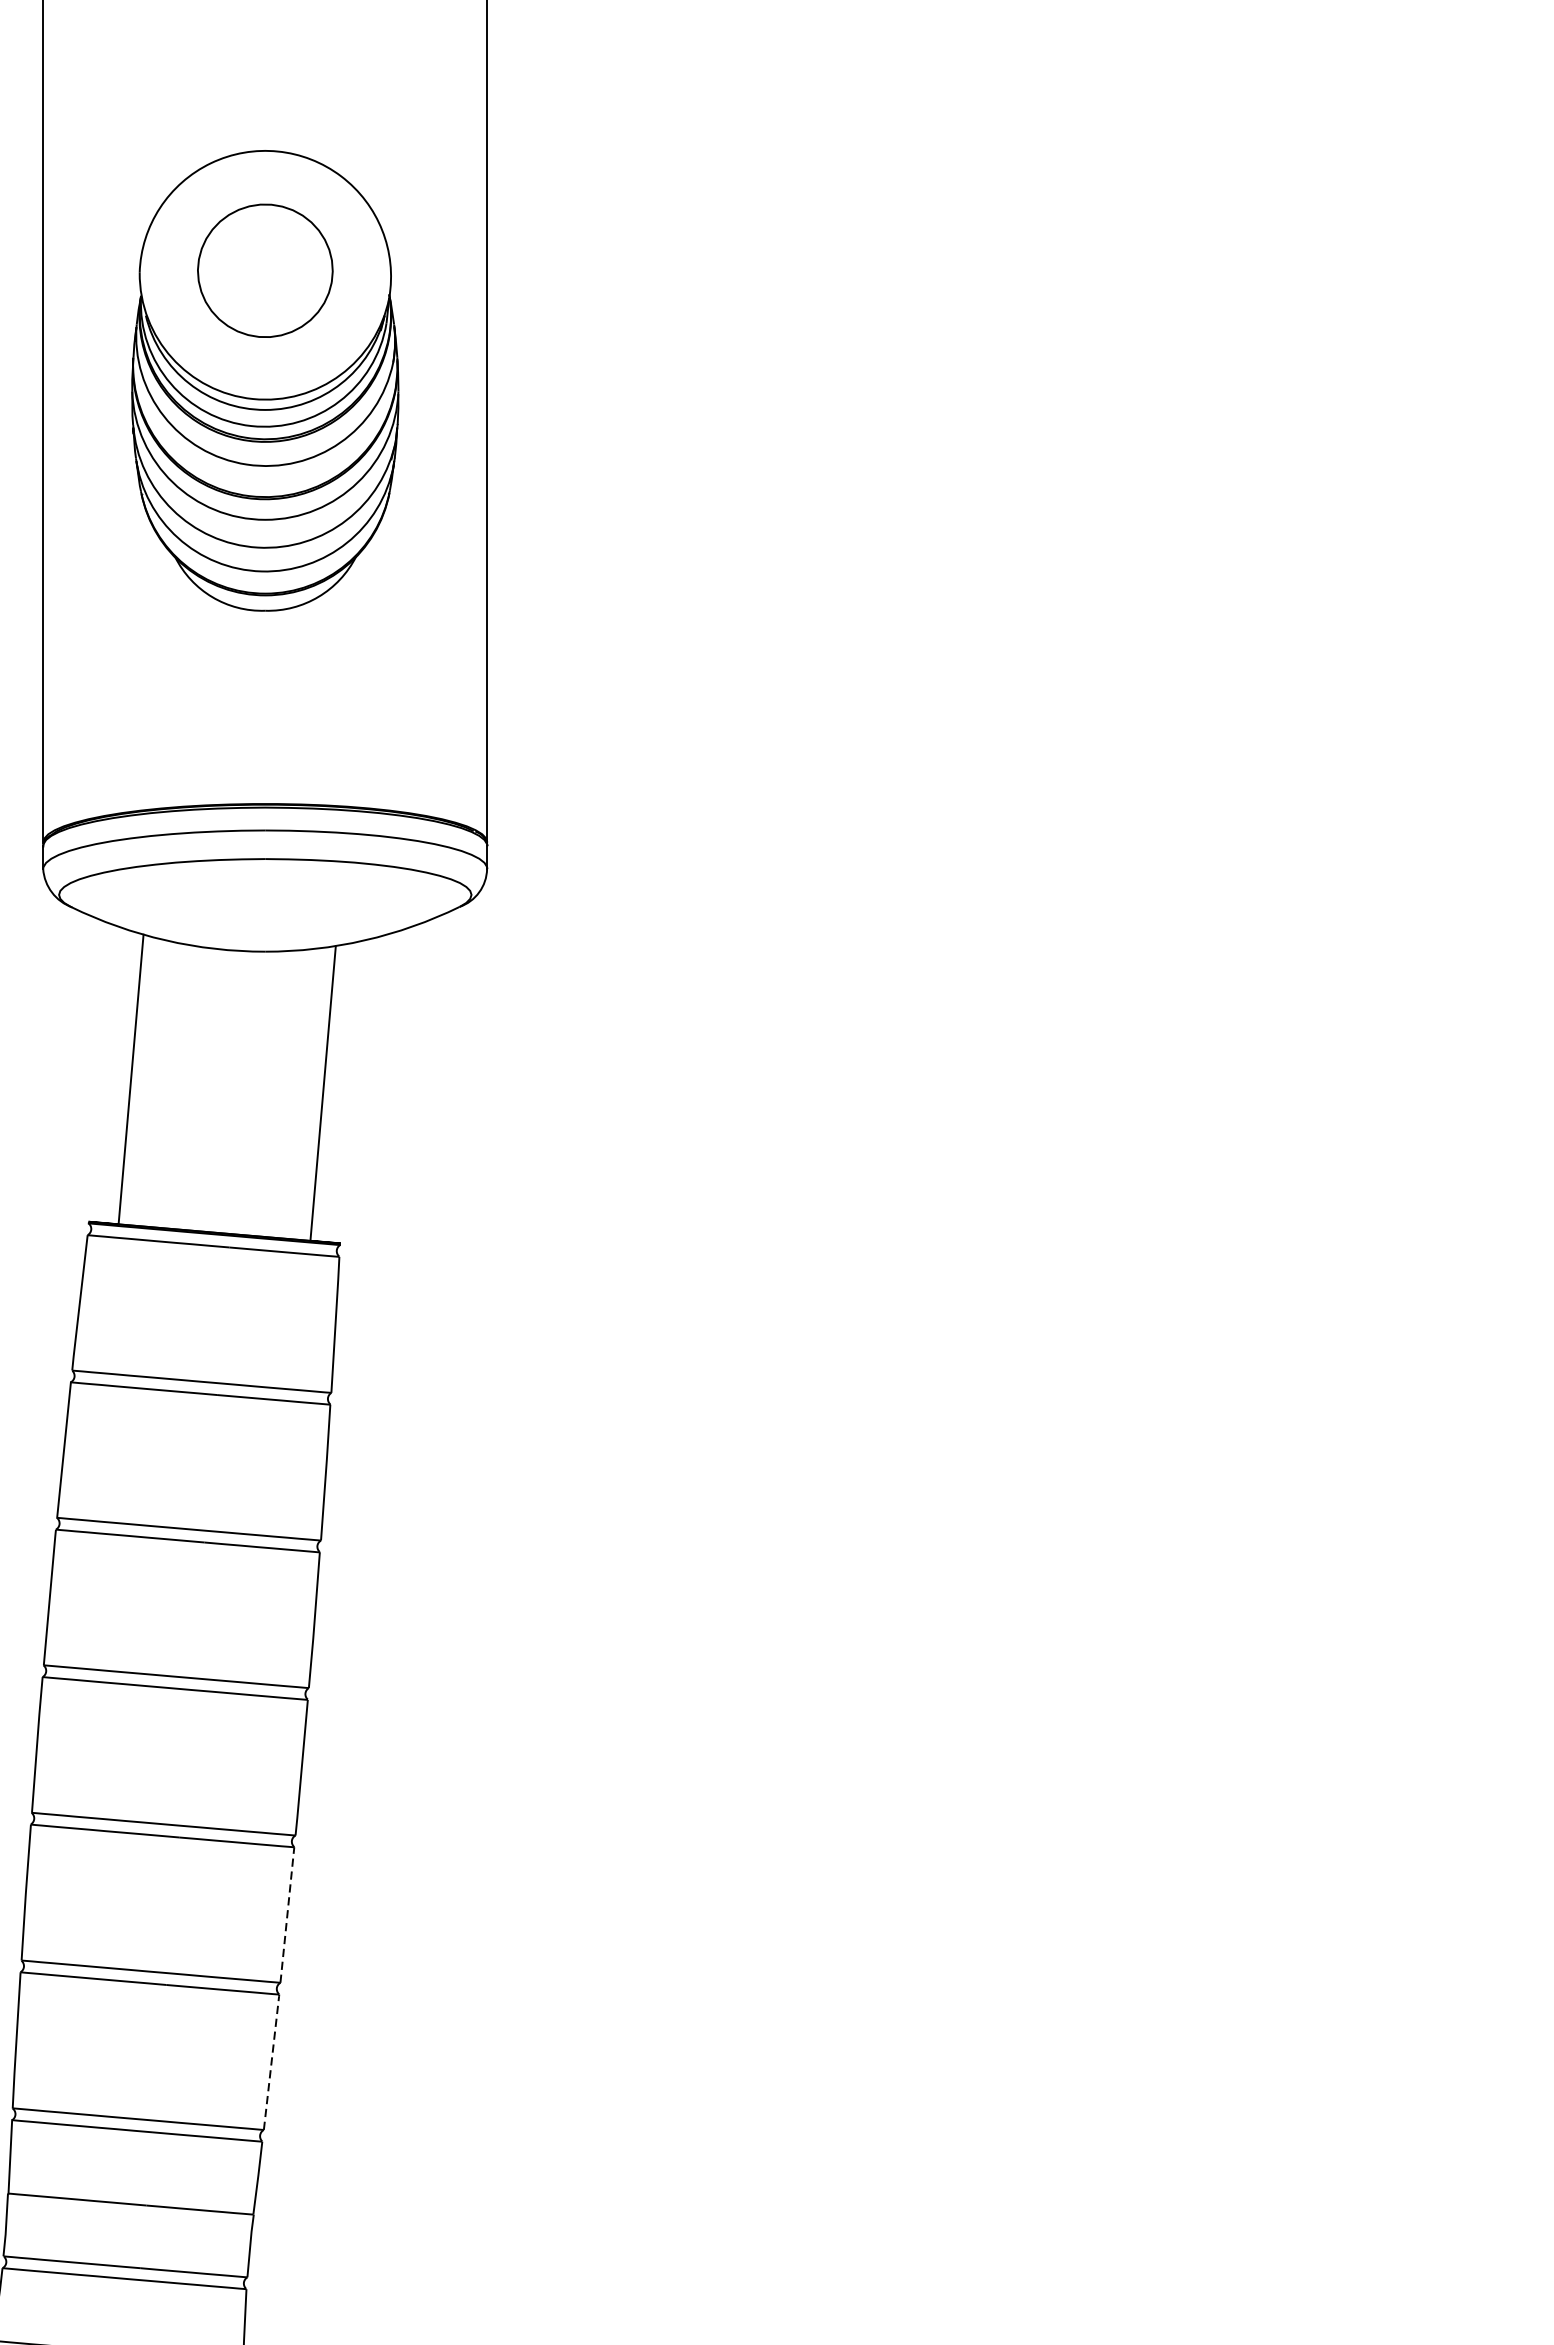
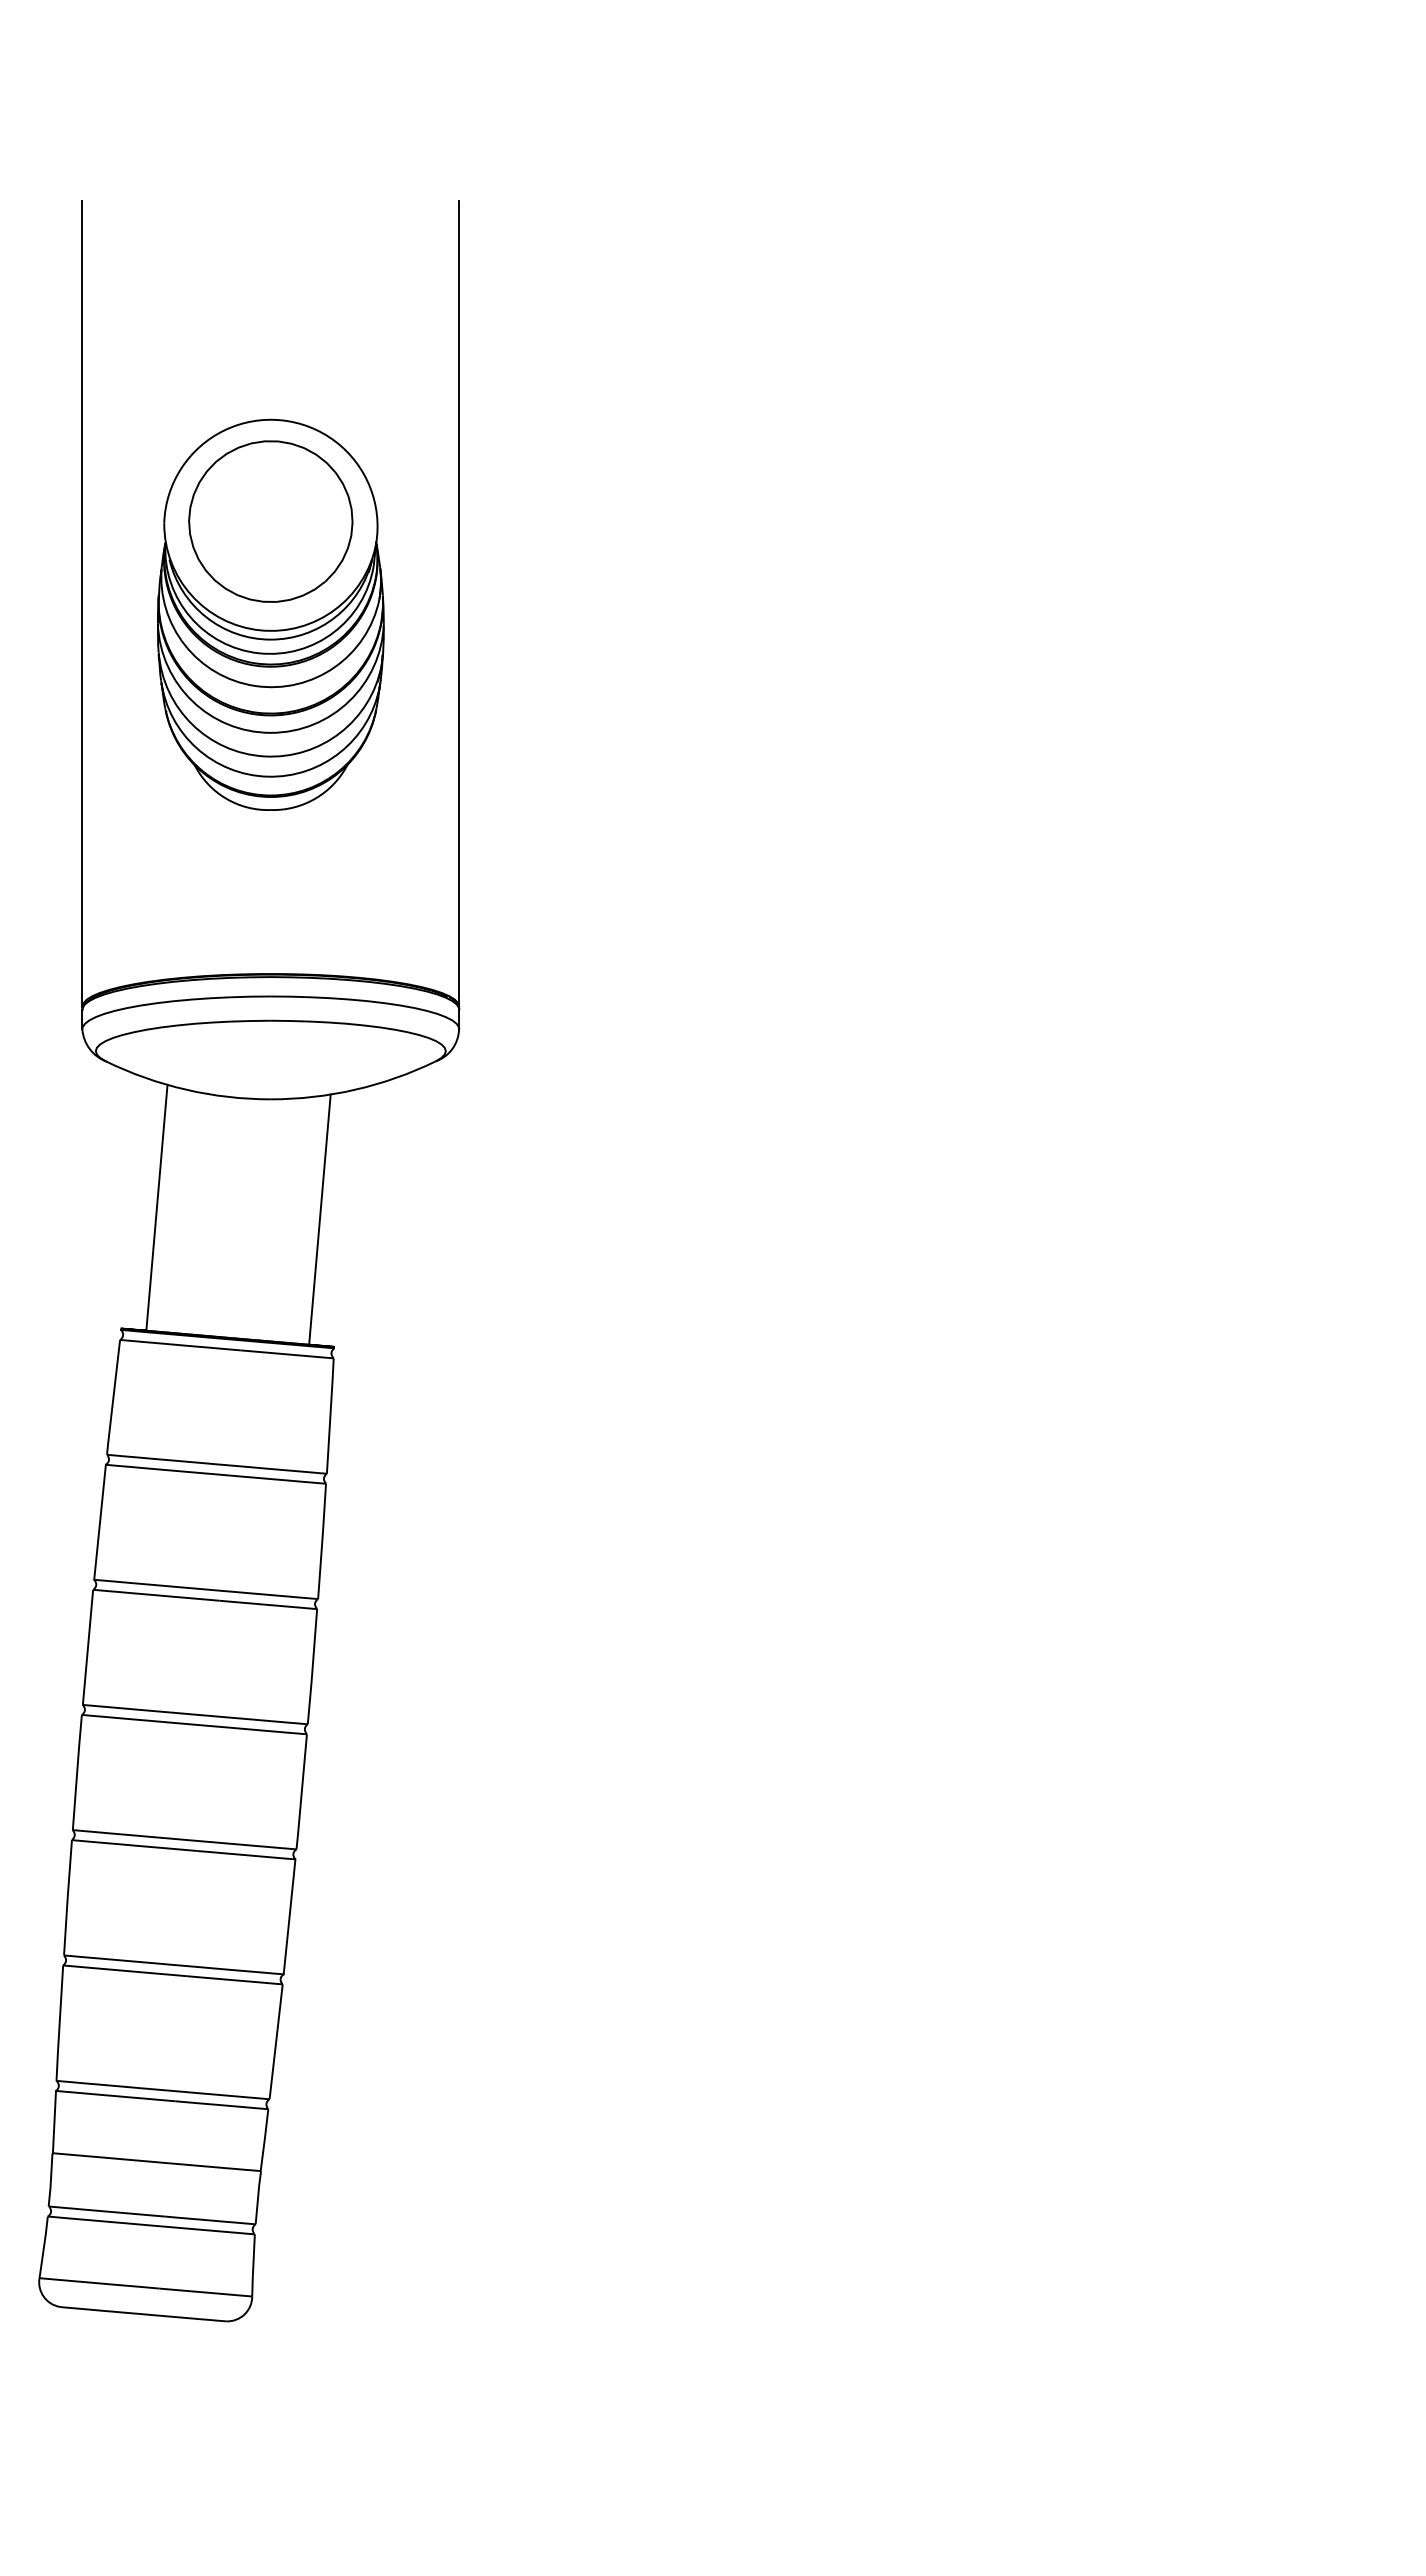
part: (264, 270) -> (270, 521), size x1.43
line: (287, 1914) -> (289, 1916), dashed -> solid
line: (271, 2060) -> (276, 2040), dashed -> solid

